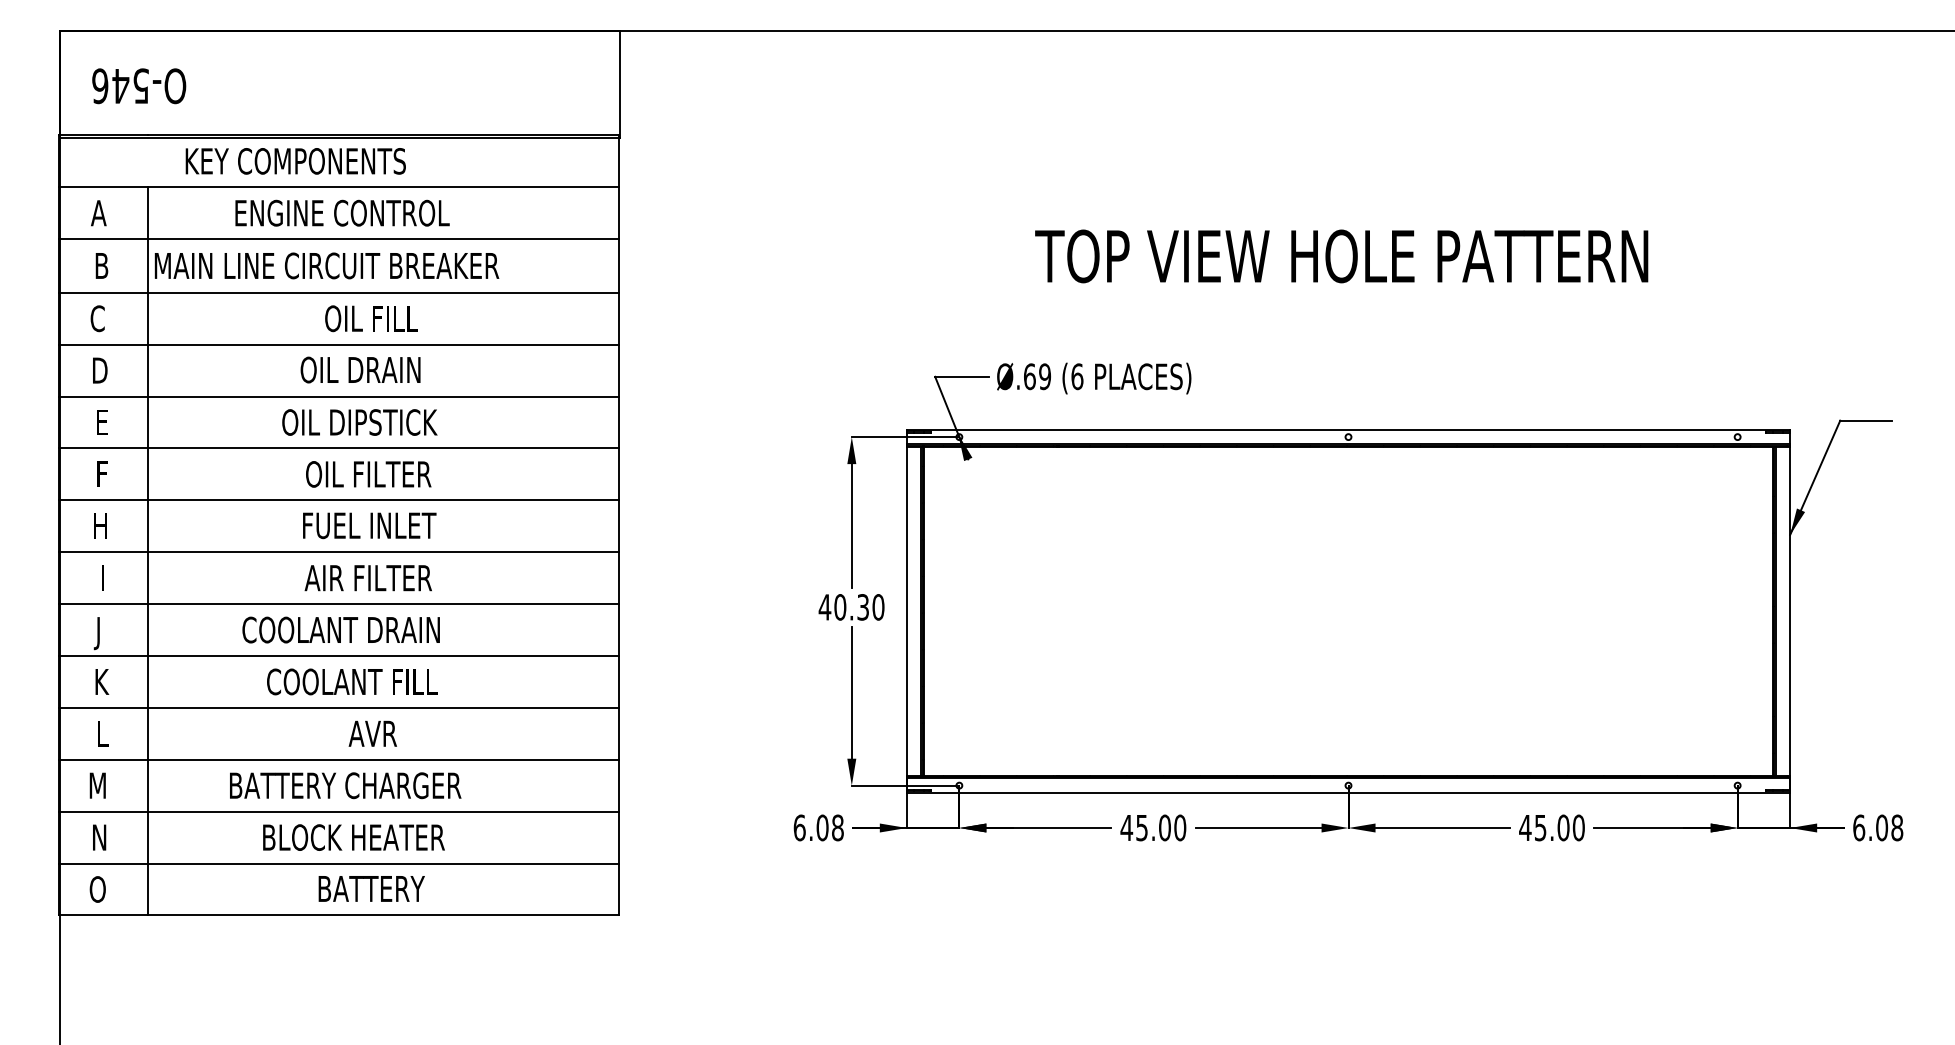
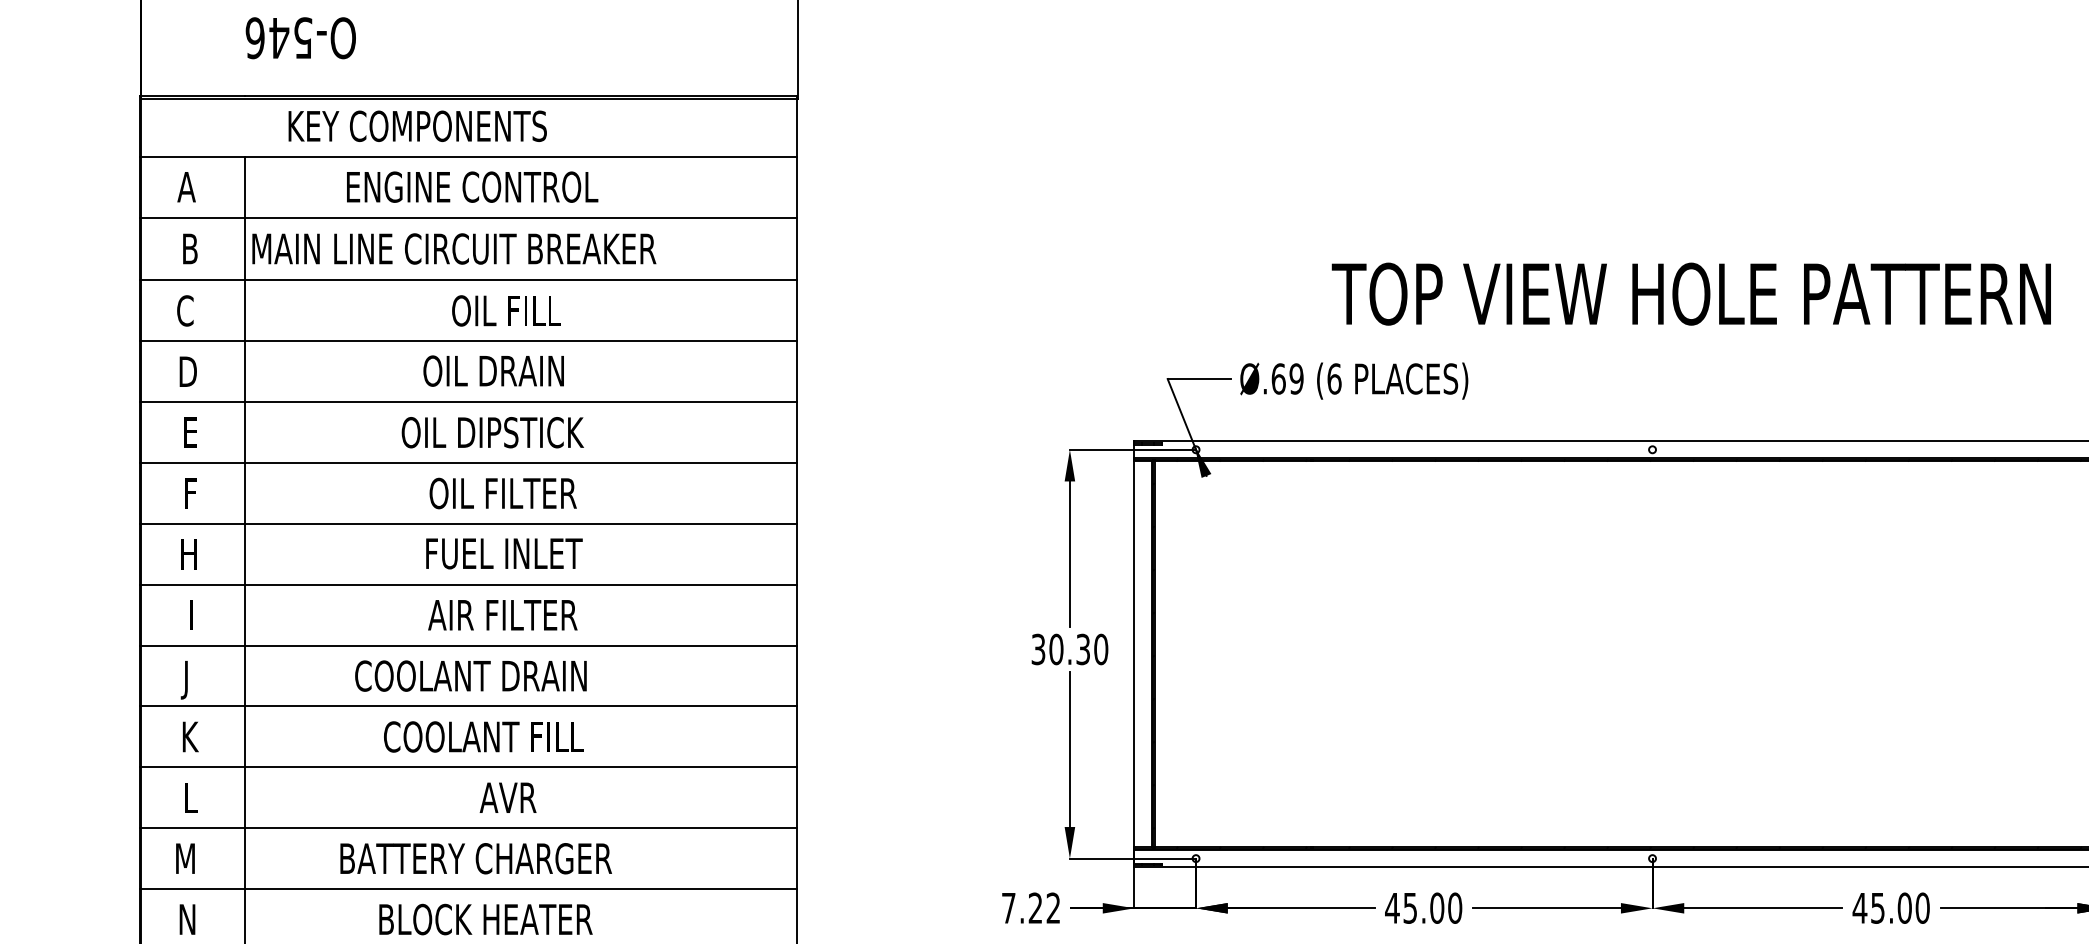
text: (139, 86) -> (301, 38), moved
text: (1341, 256) -> (1691, 294), moved
text: (824, 607) -> (1037, 649), 40.30 -> 30.30
text: (818, 827) -> (1030, 907), 6.08 -> 7.22

